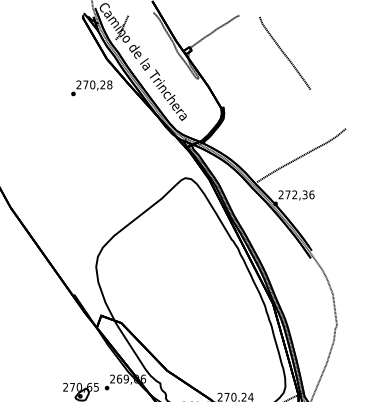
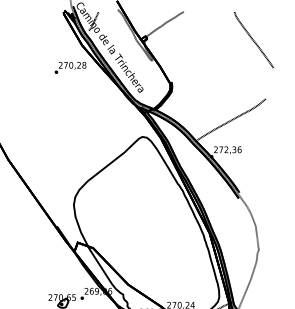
curve: (284, 53) -> (253, 40), moved

